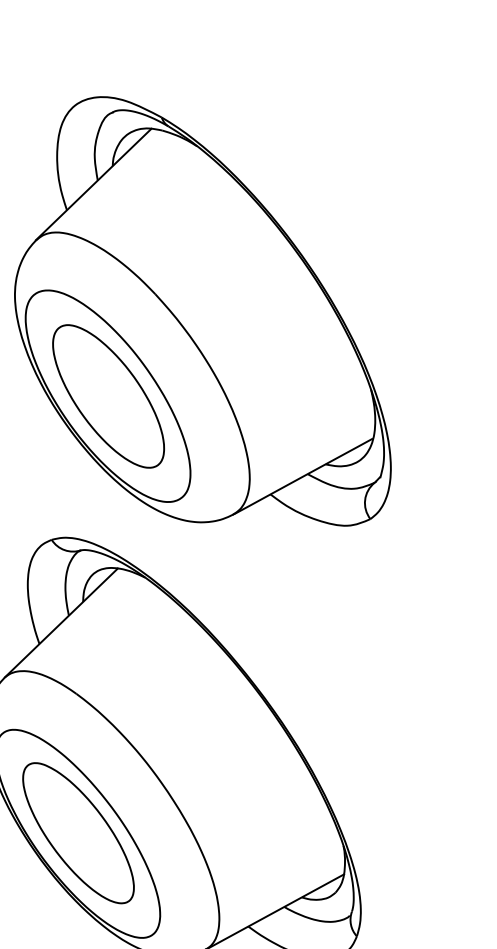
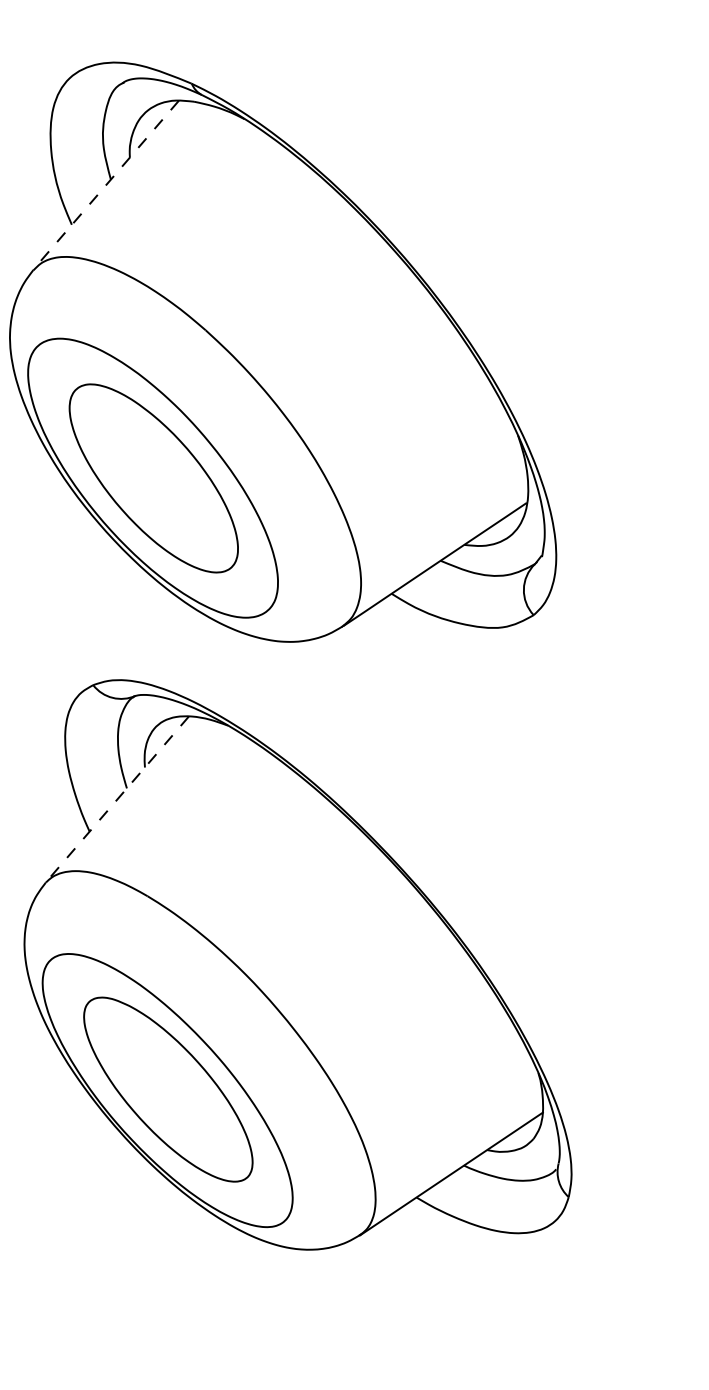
line: (93, 185) -> (105, 186), solid -> dashed
line: (61, 622) -> (117, 799), solid -> dashed

